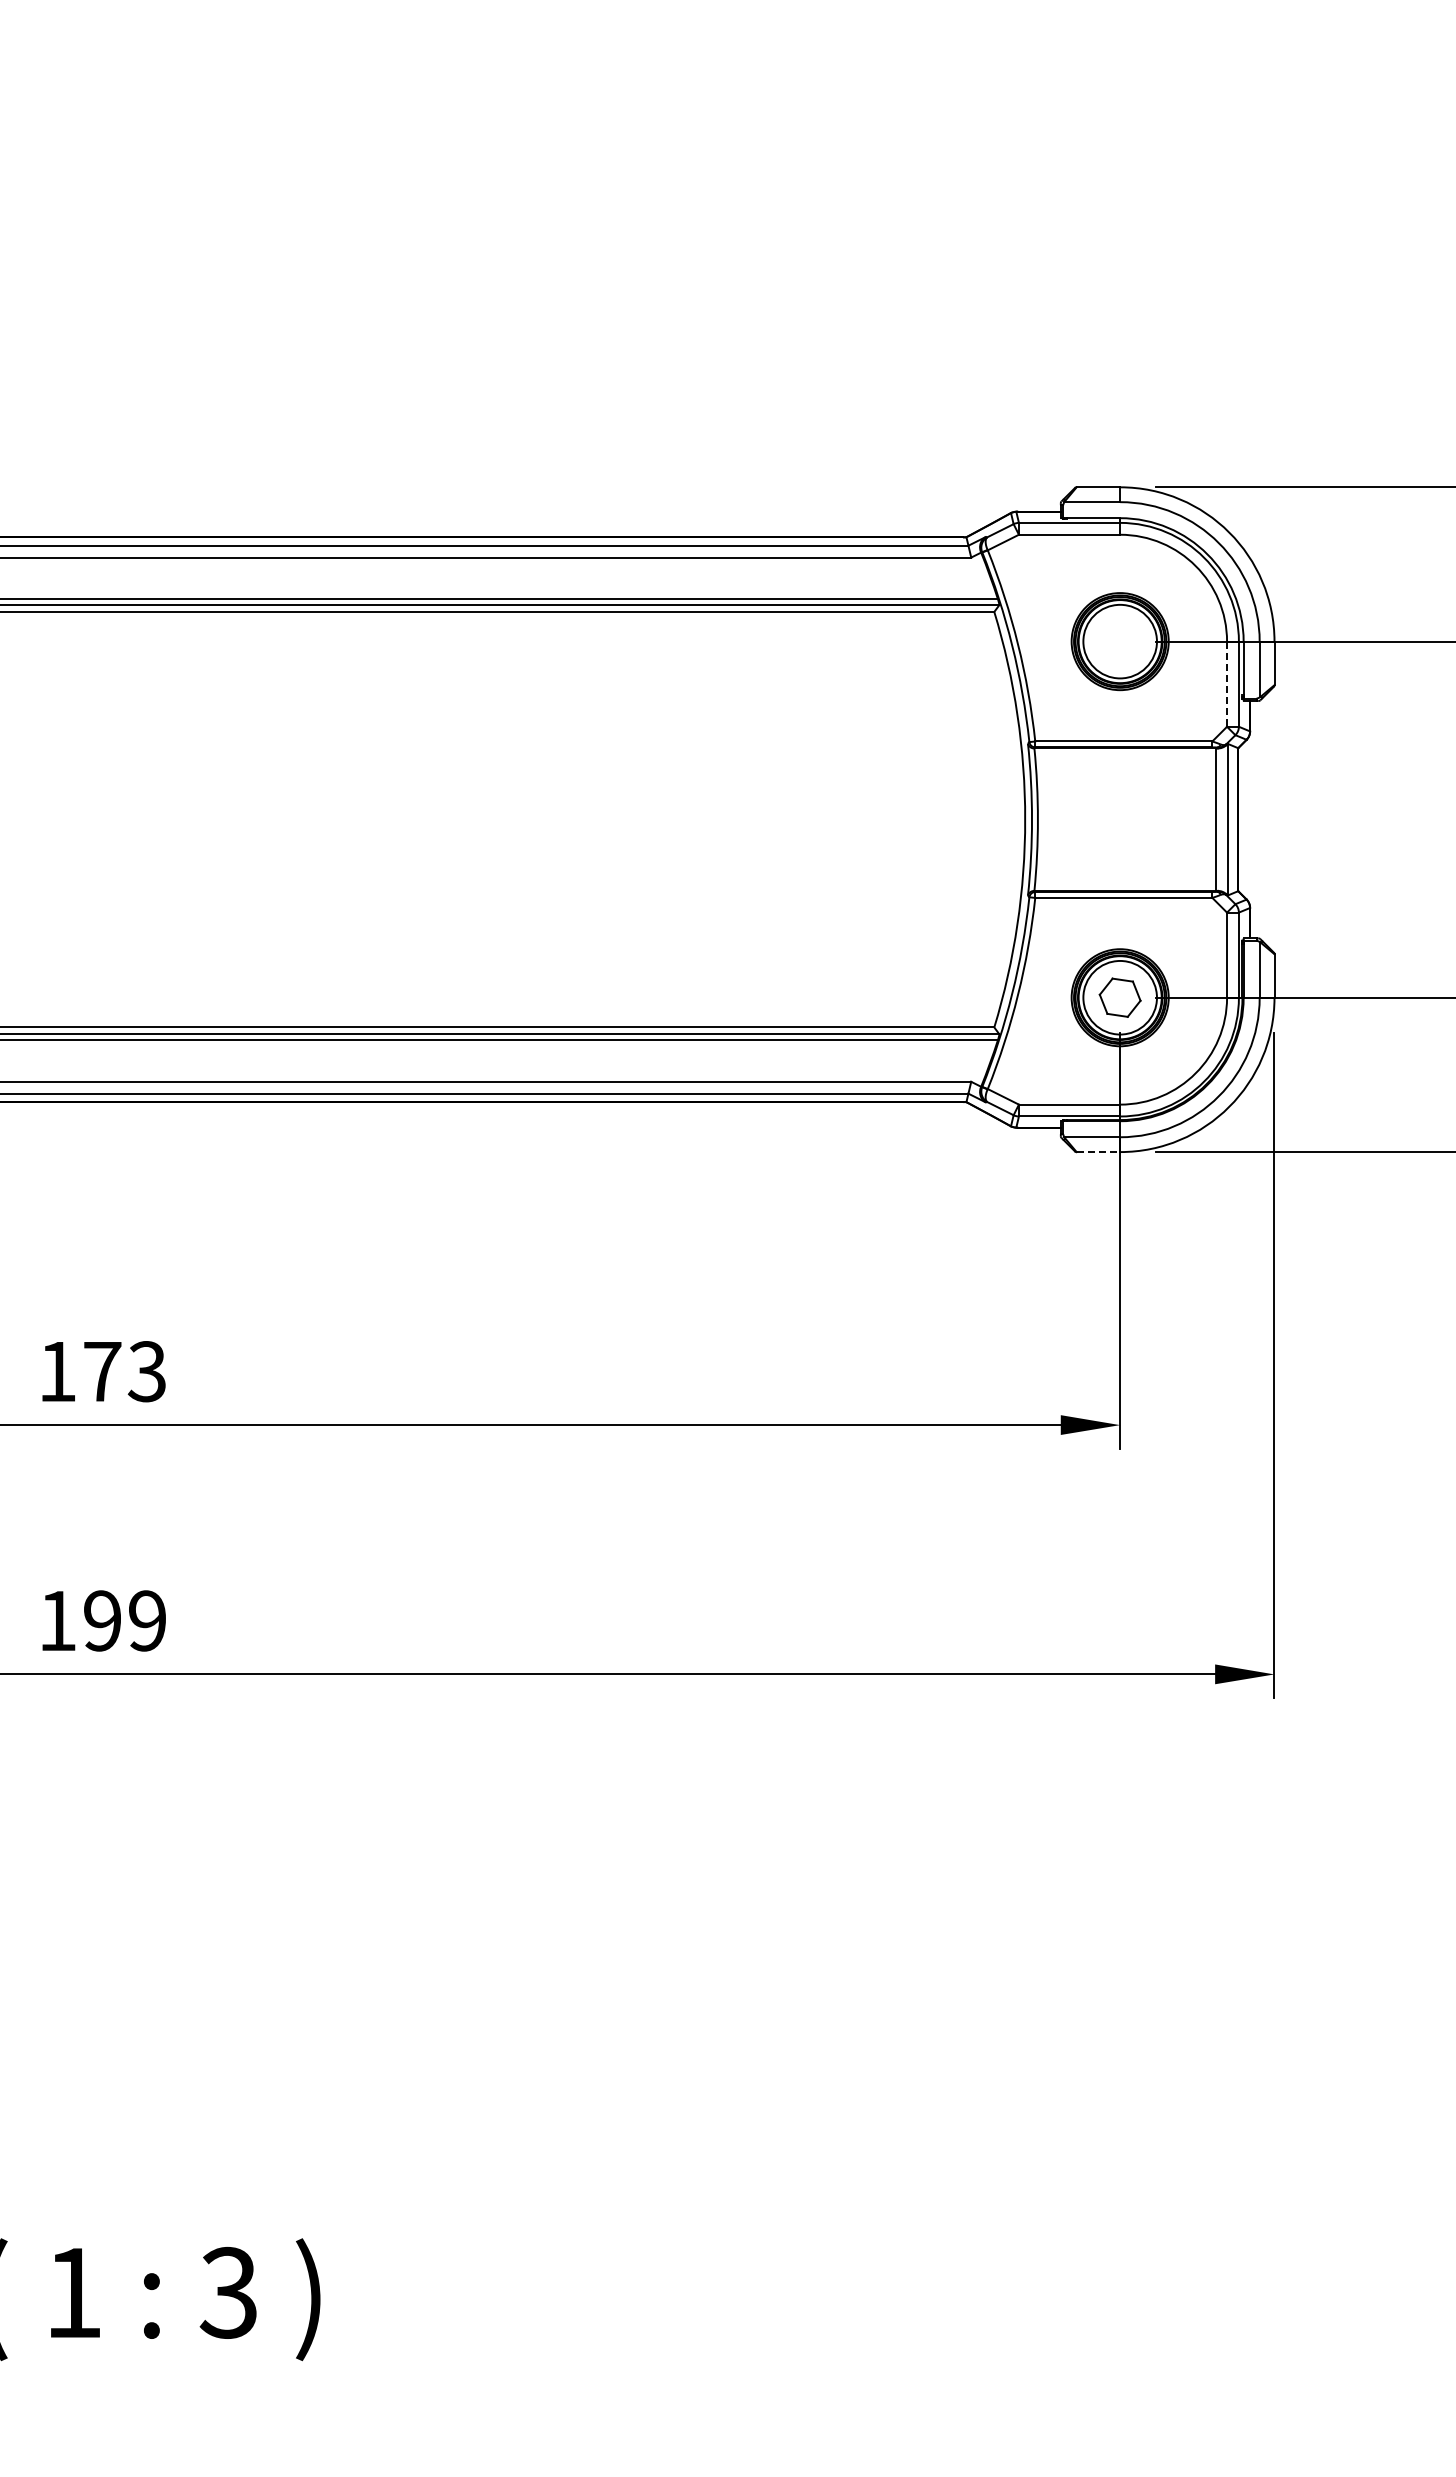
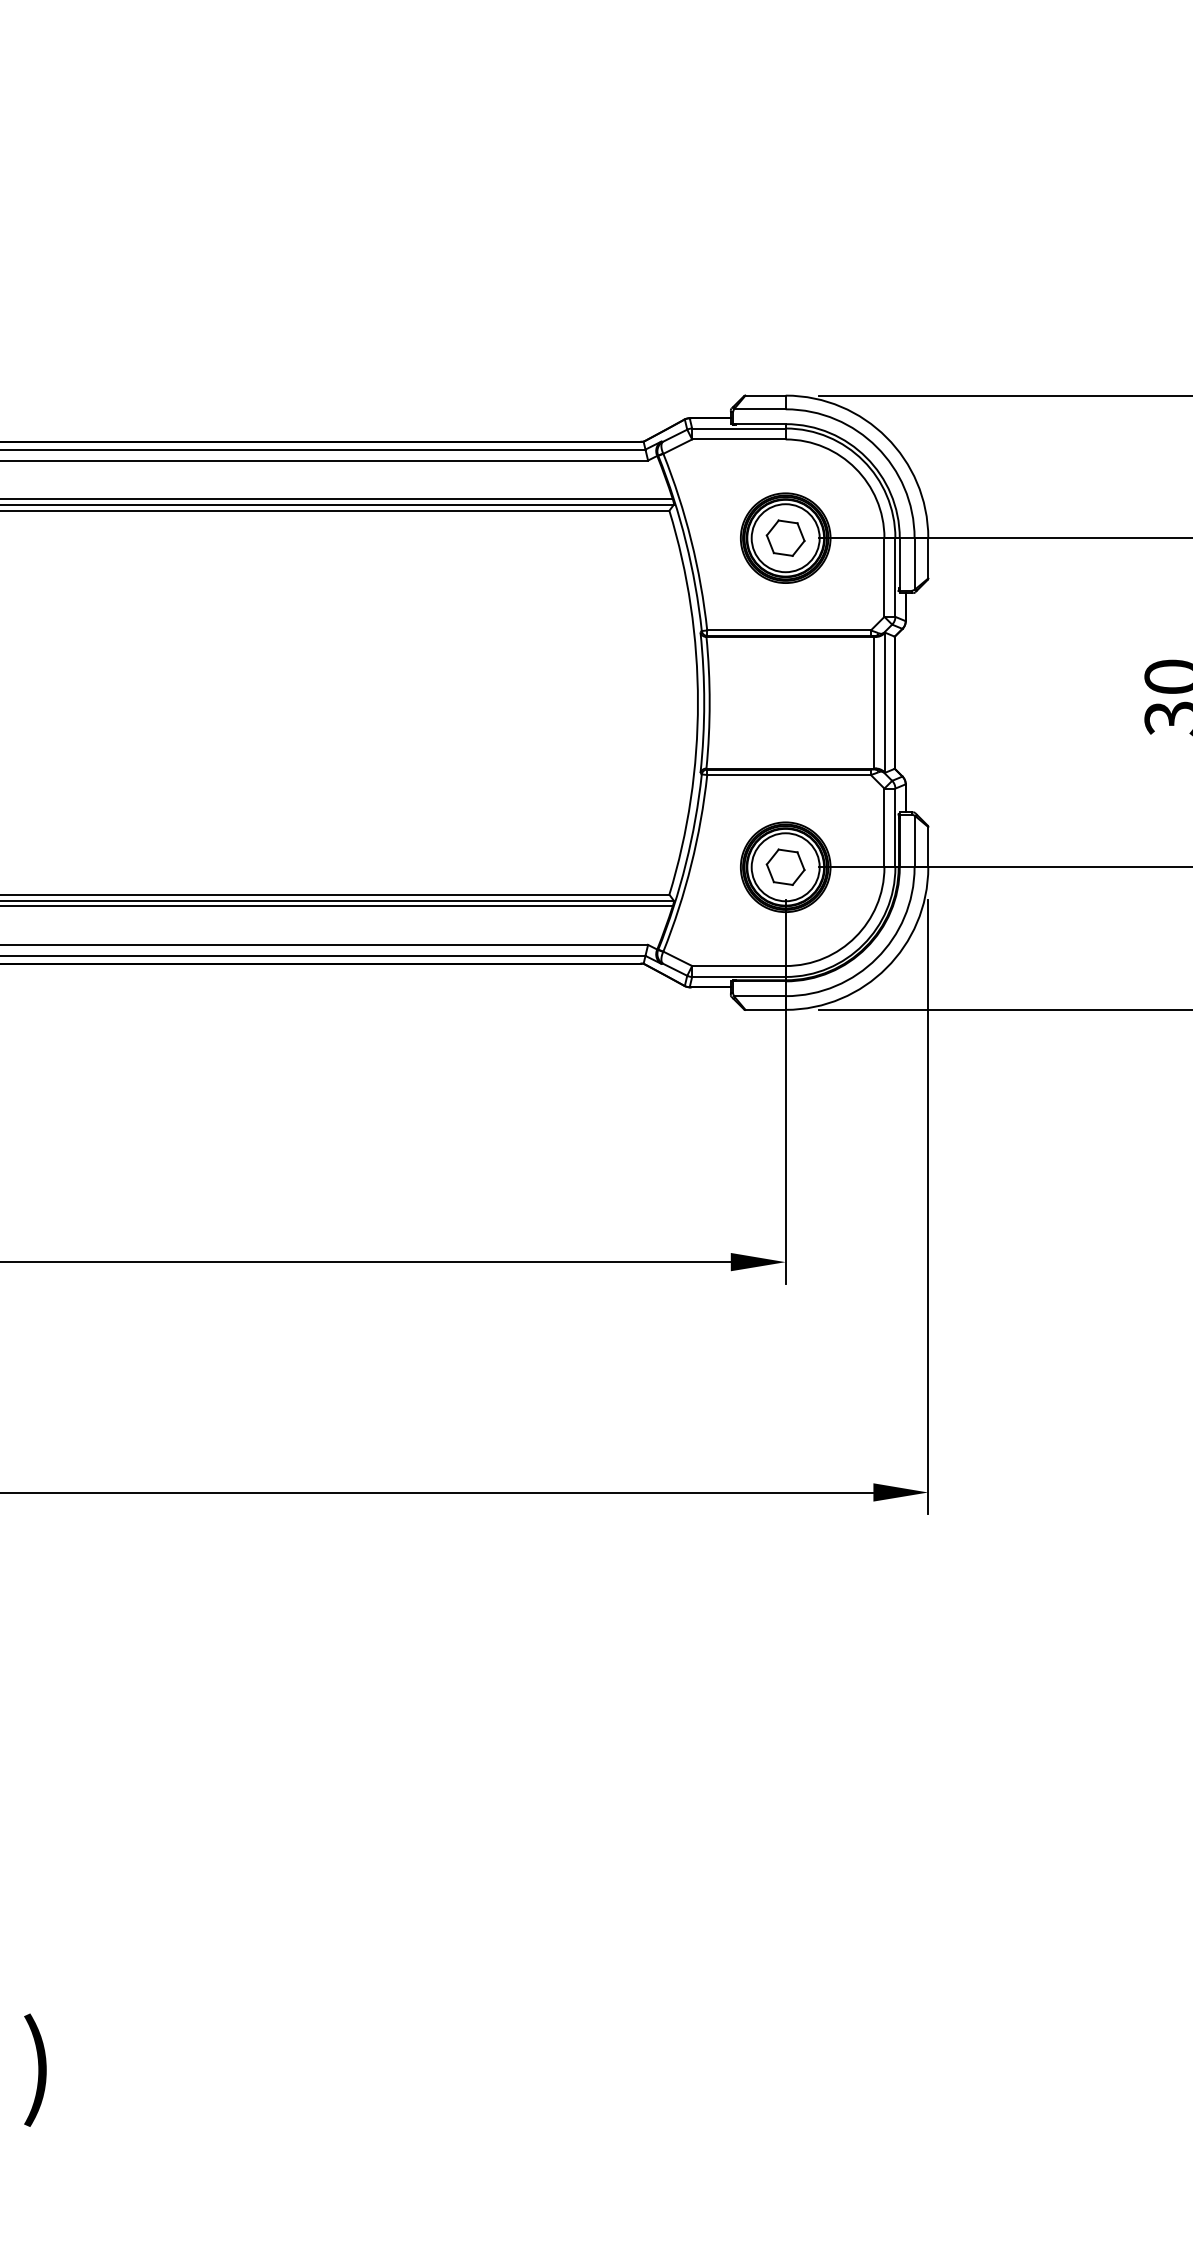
part: (1119, 641) -> (785, 538), added
line: (1227, 684) -> (884, 577), dashed -> solid
line: (1098, 1152) -> (765, 1010), dashed -> solid

